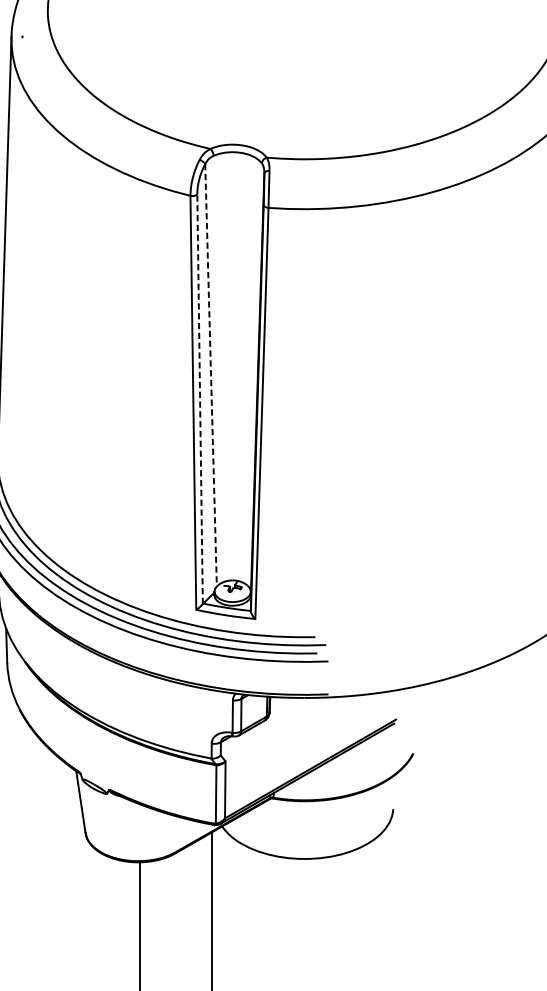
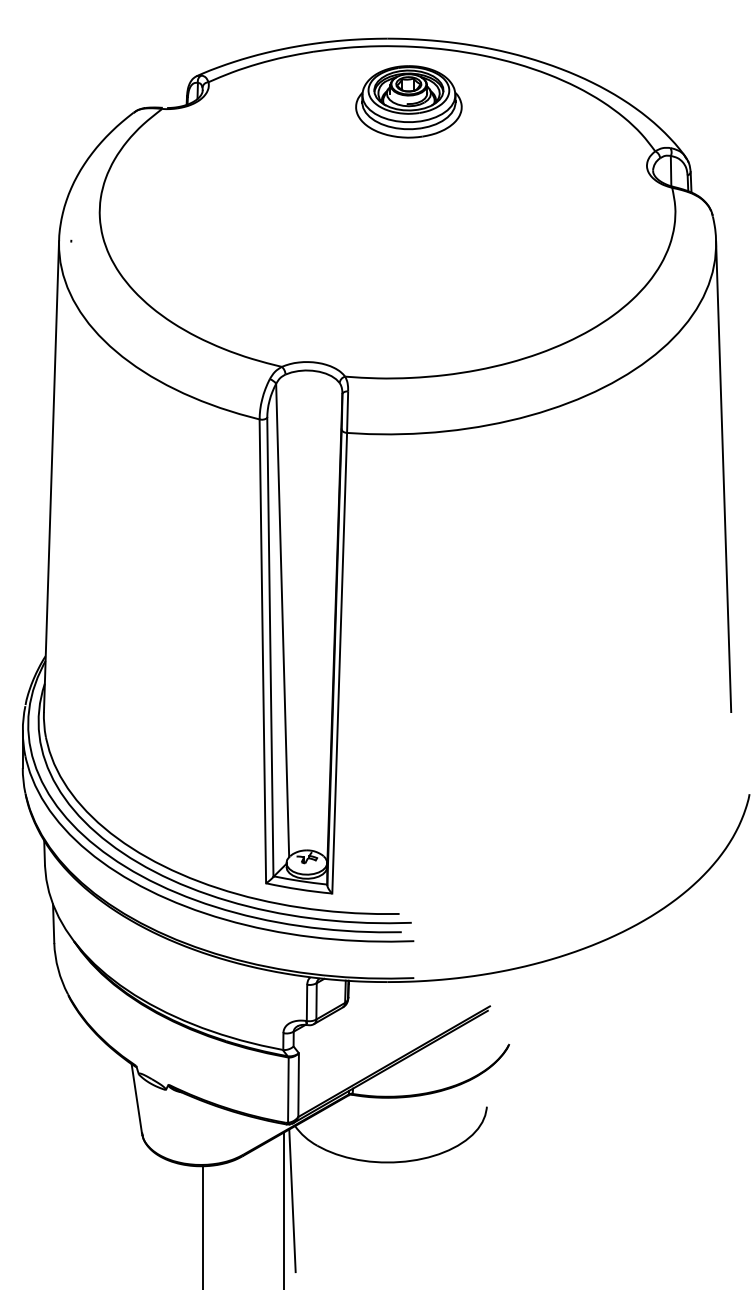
line: (210, 375) -> (282, 620), dashed -> solid
line: (200, 398) -> (270, 646), dashed -> solid
line: (219, 892) -> (292, 1200), added

